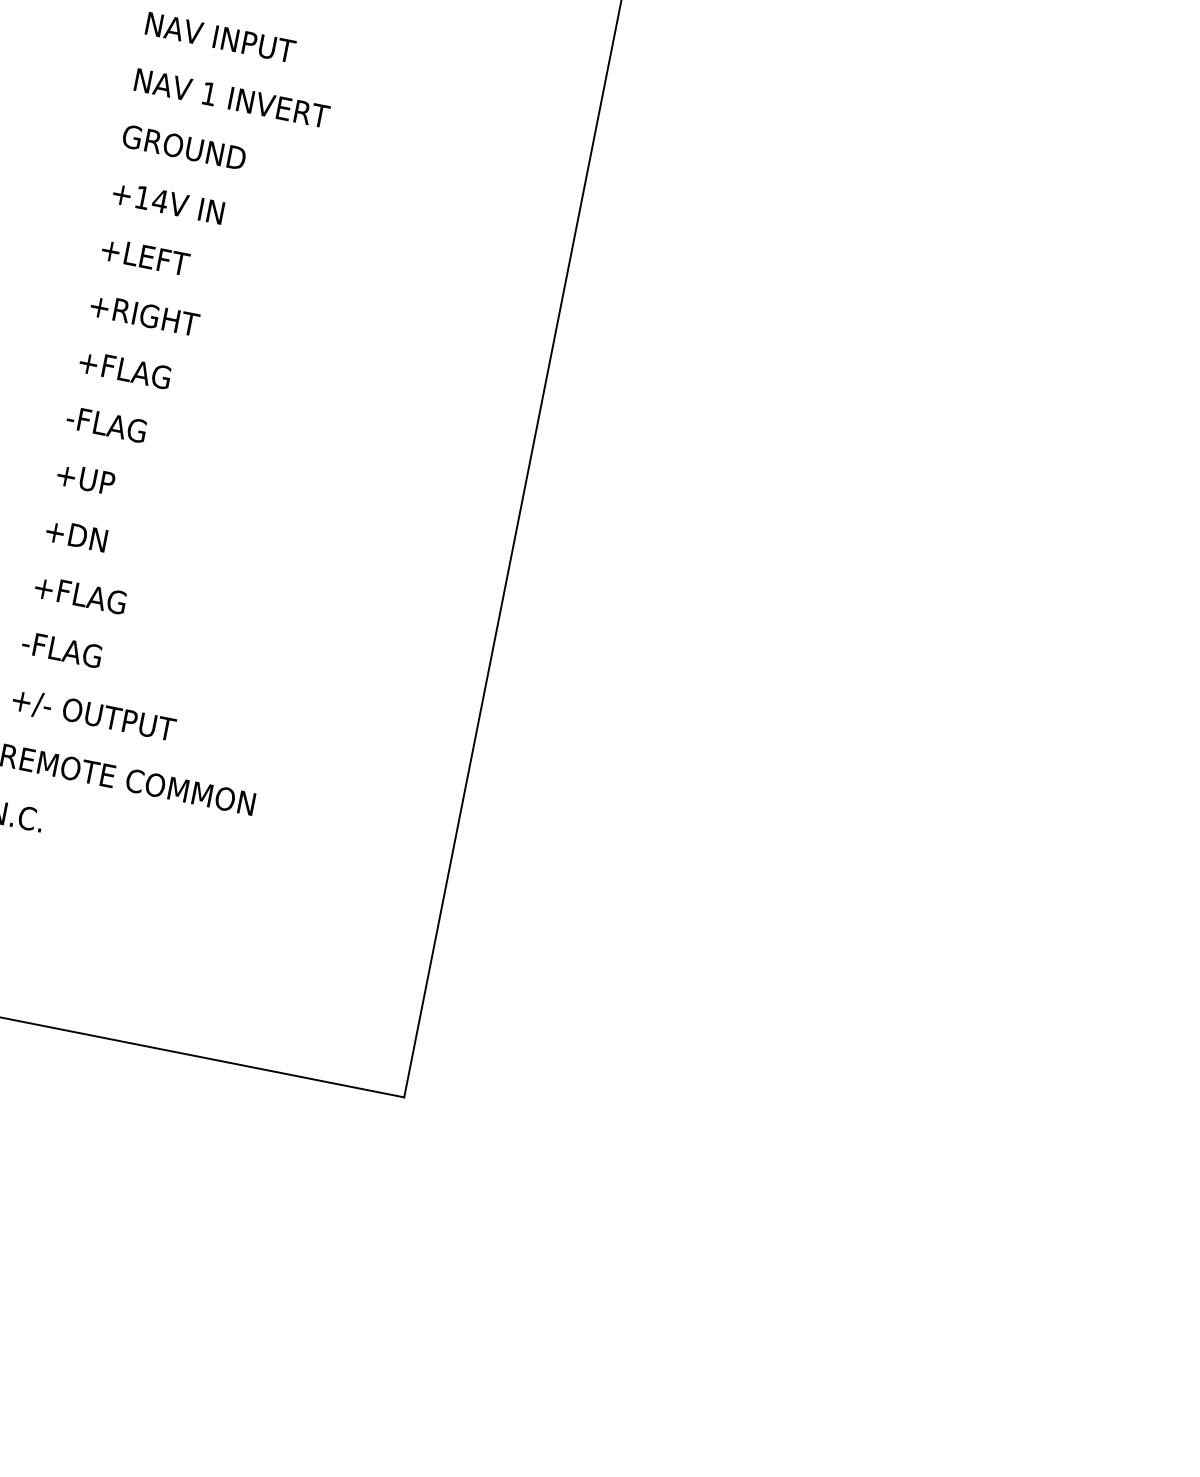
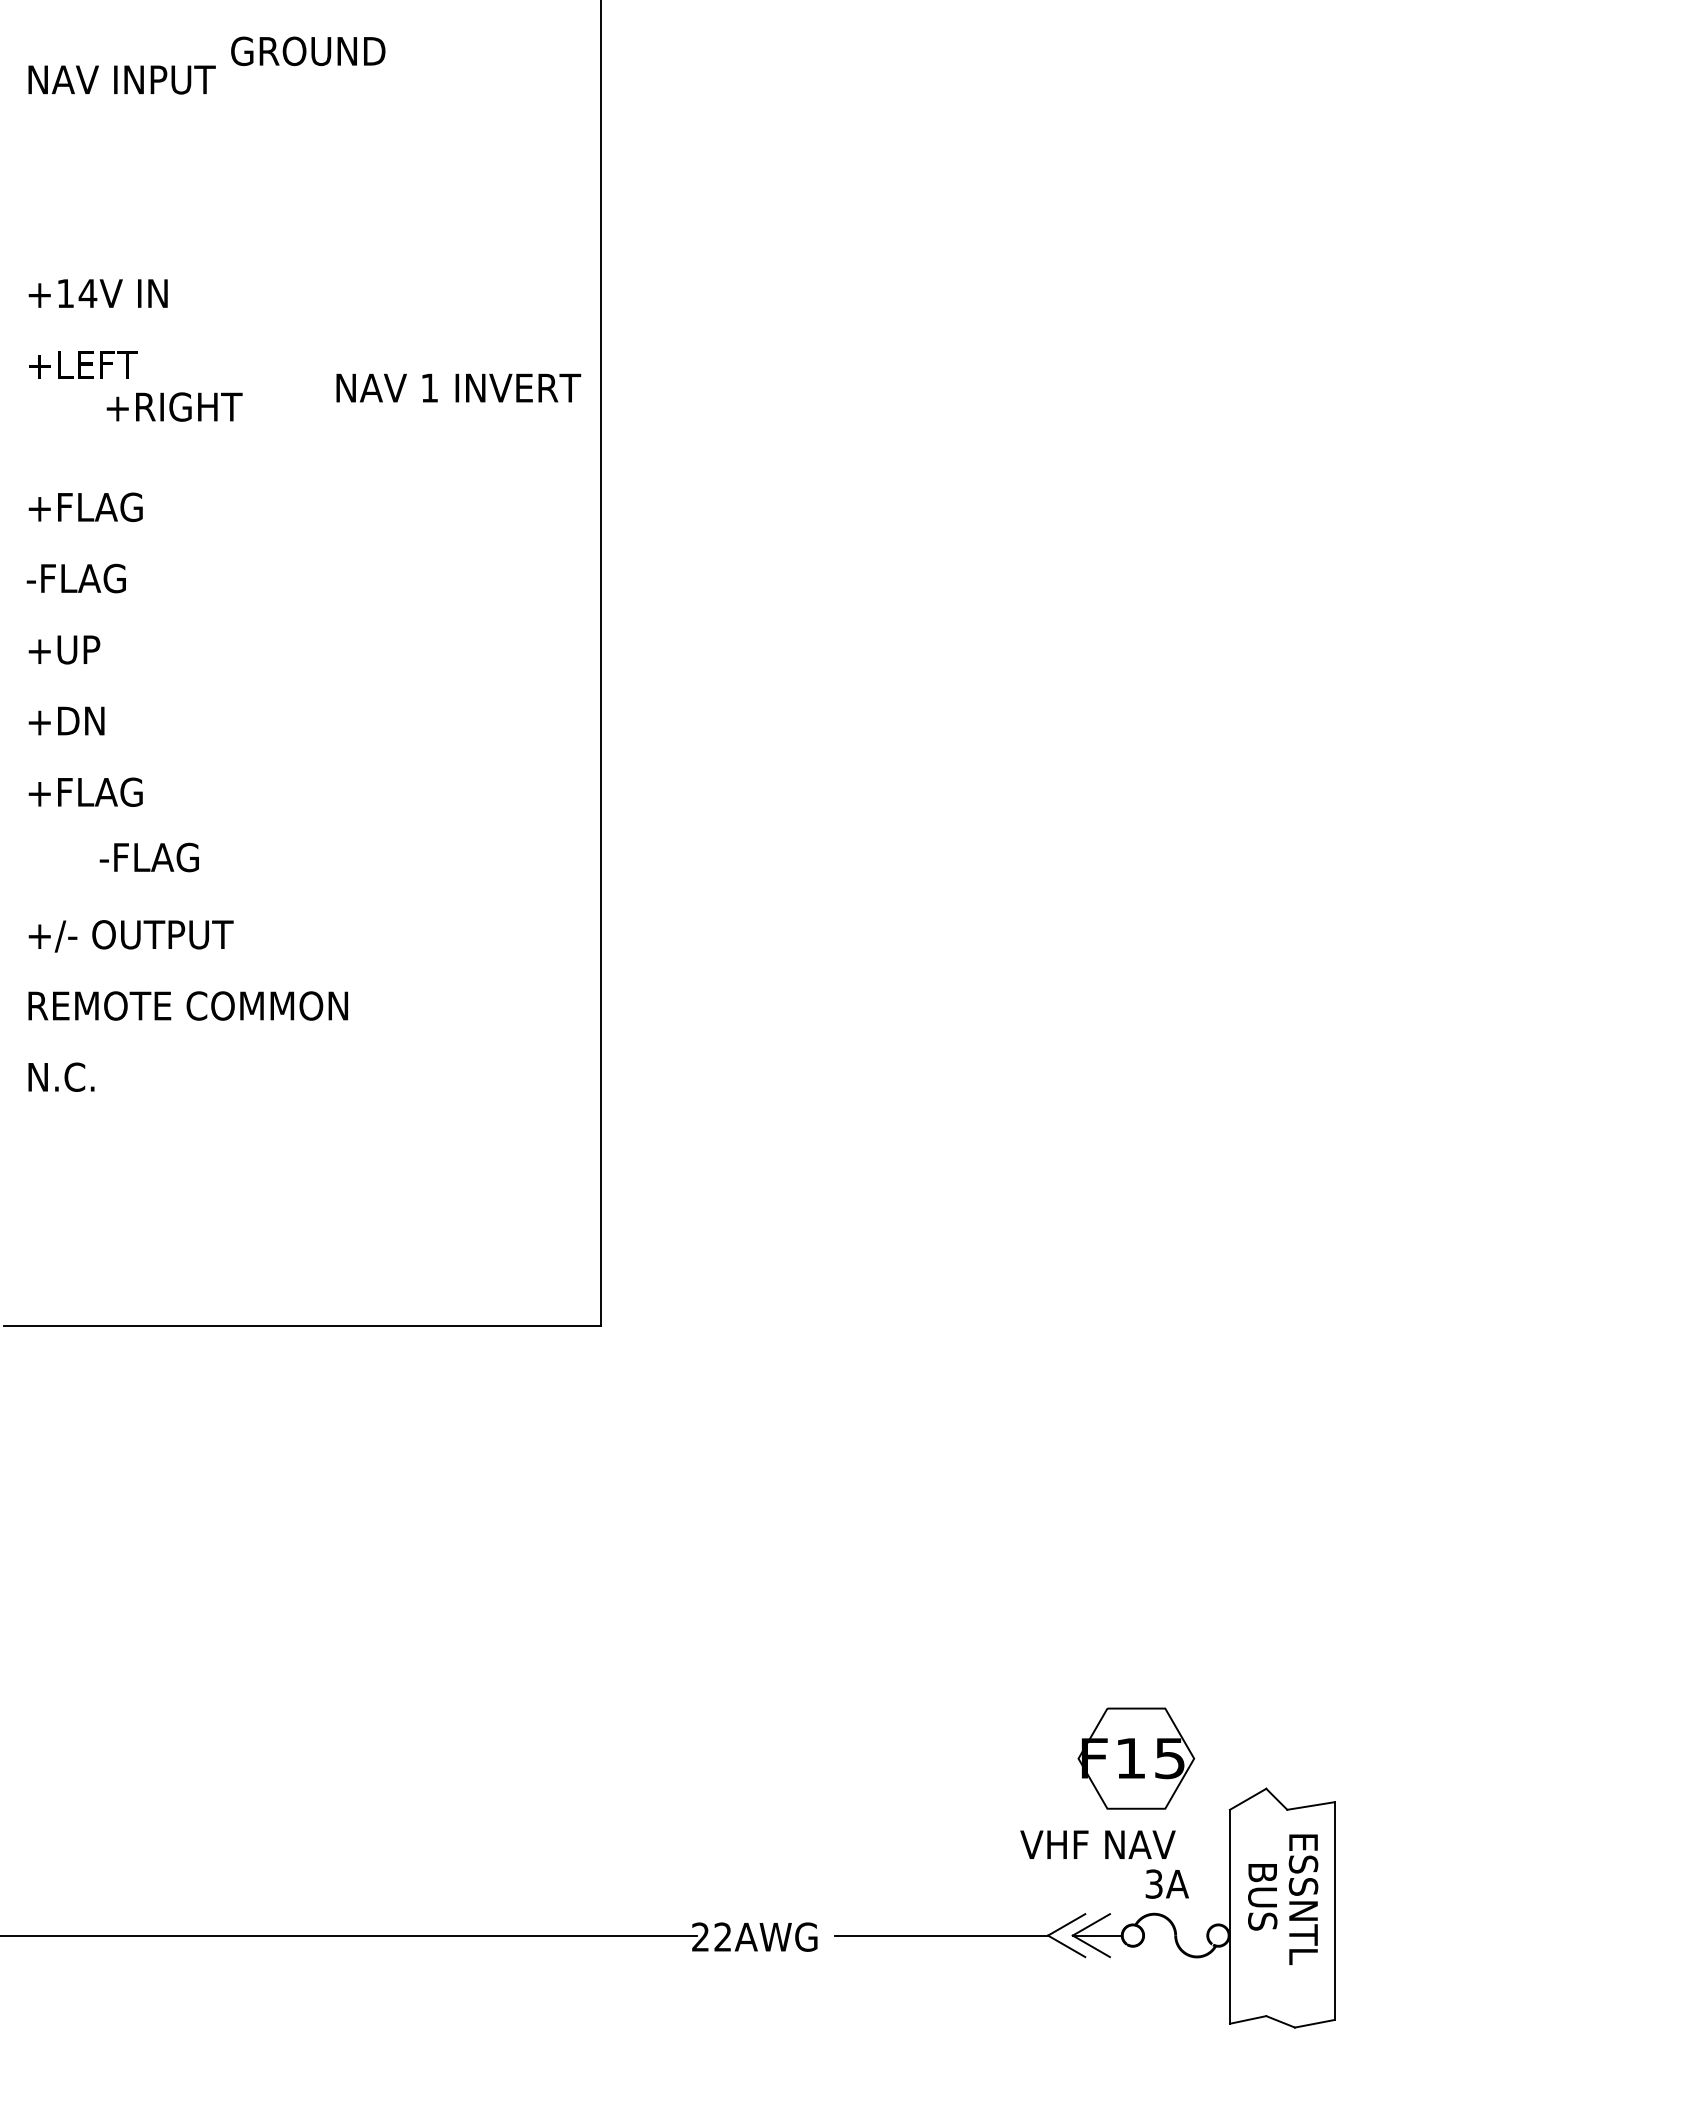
text: (232, 97) -> (458, 387), moved
text: (184, 147) -> (308, 51), moved
text: (144, 314) -> (174, 406), moved
text: (61, 649) -> (148, 857), moved

